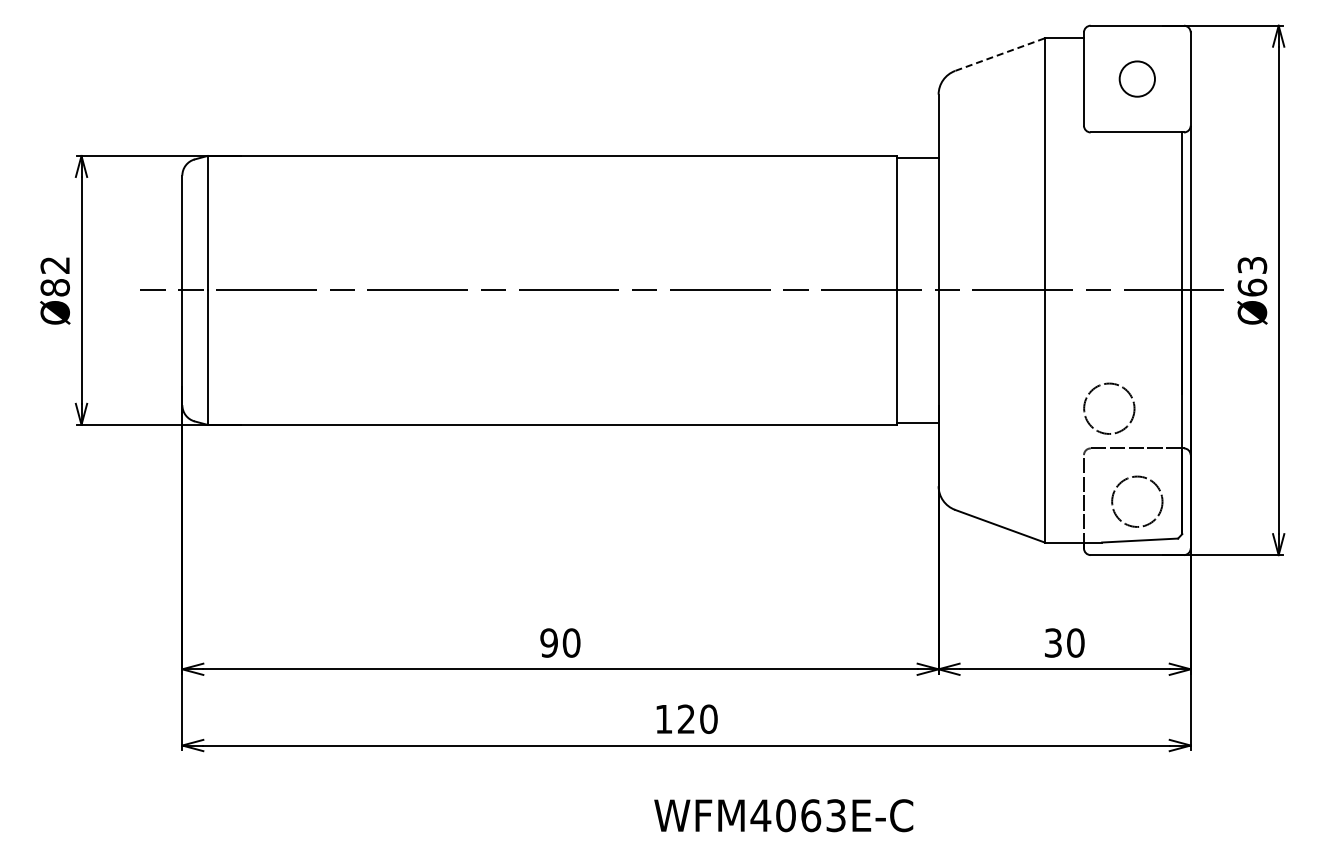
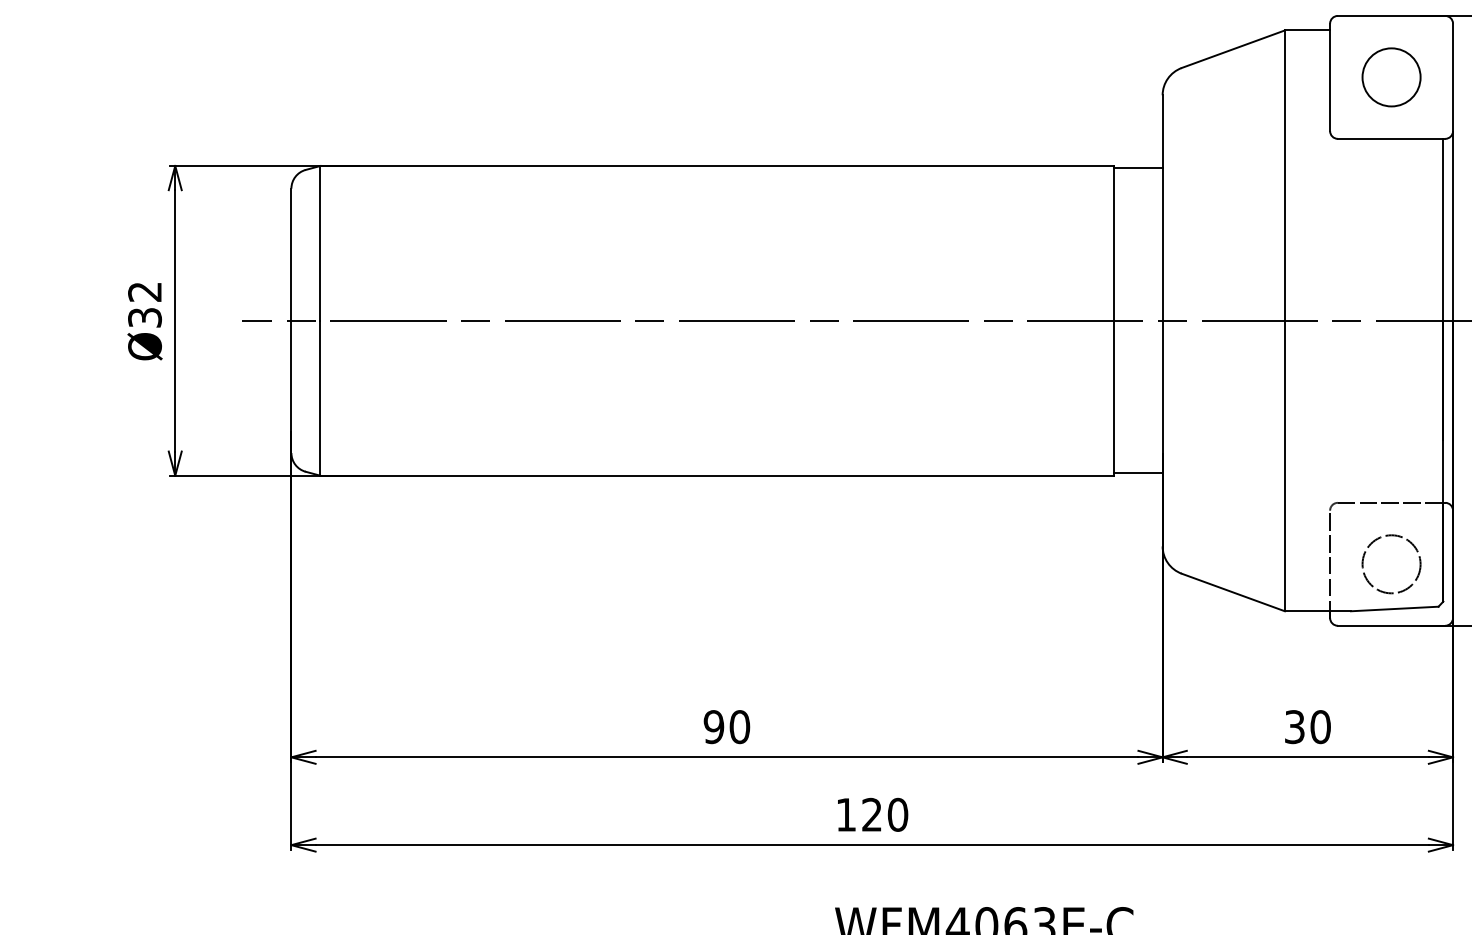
line: (999, 54) -> (1232, 49), dashed -> solid
circle: (1137, 78) -> (1391, 76), size x1.43
text: (54, 287) -> (144, 317), Ø82 -> Ø32
circle: (1109, 408) -> (1359, 456), removed

